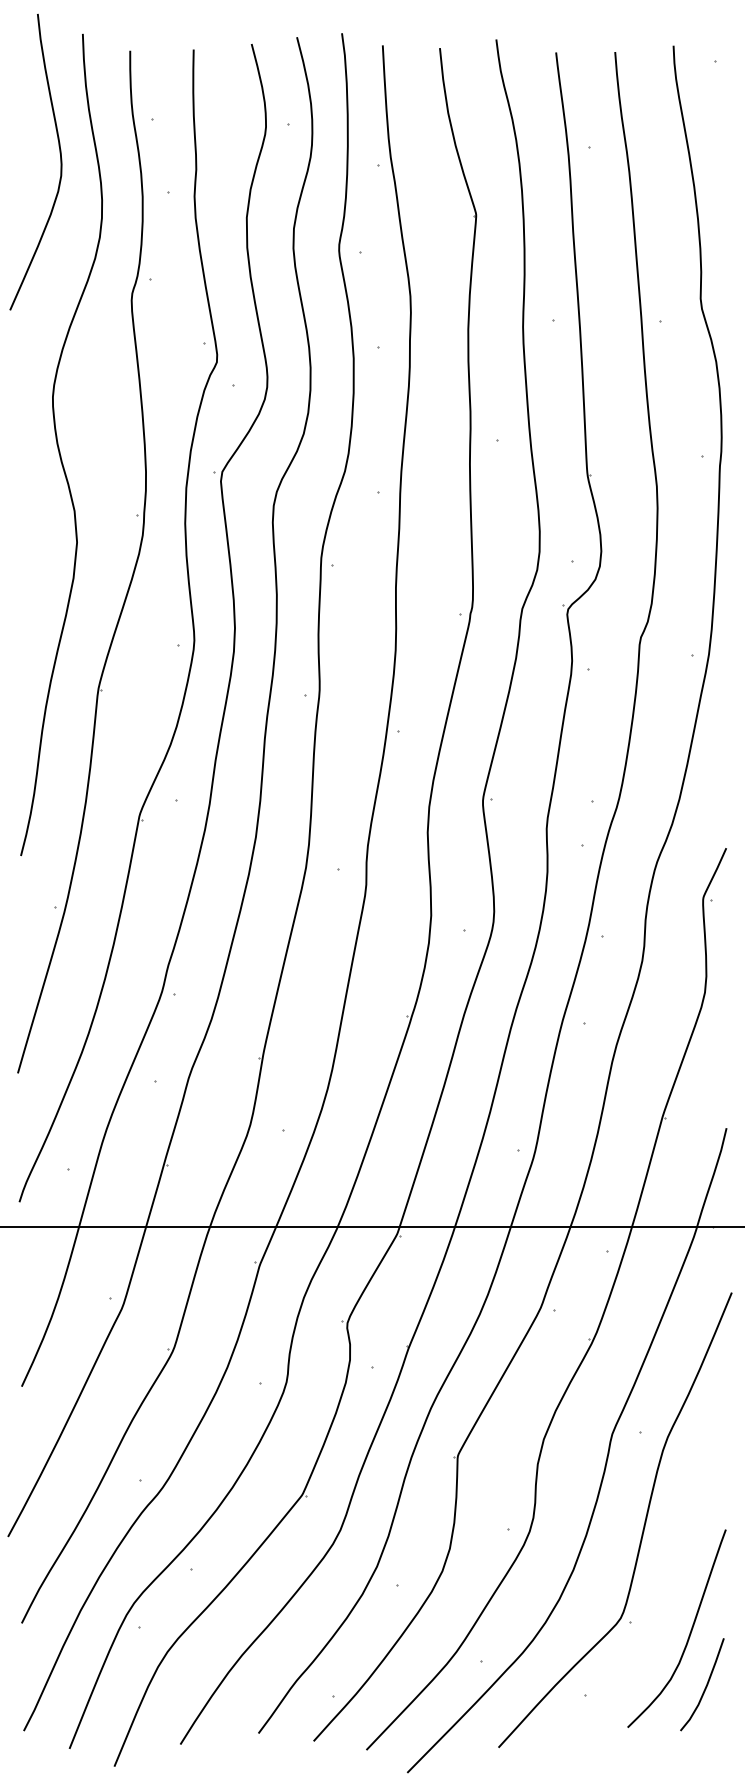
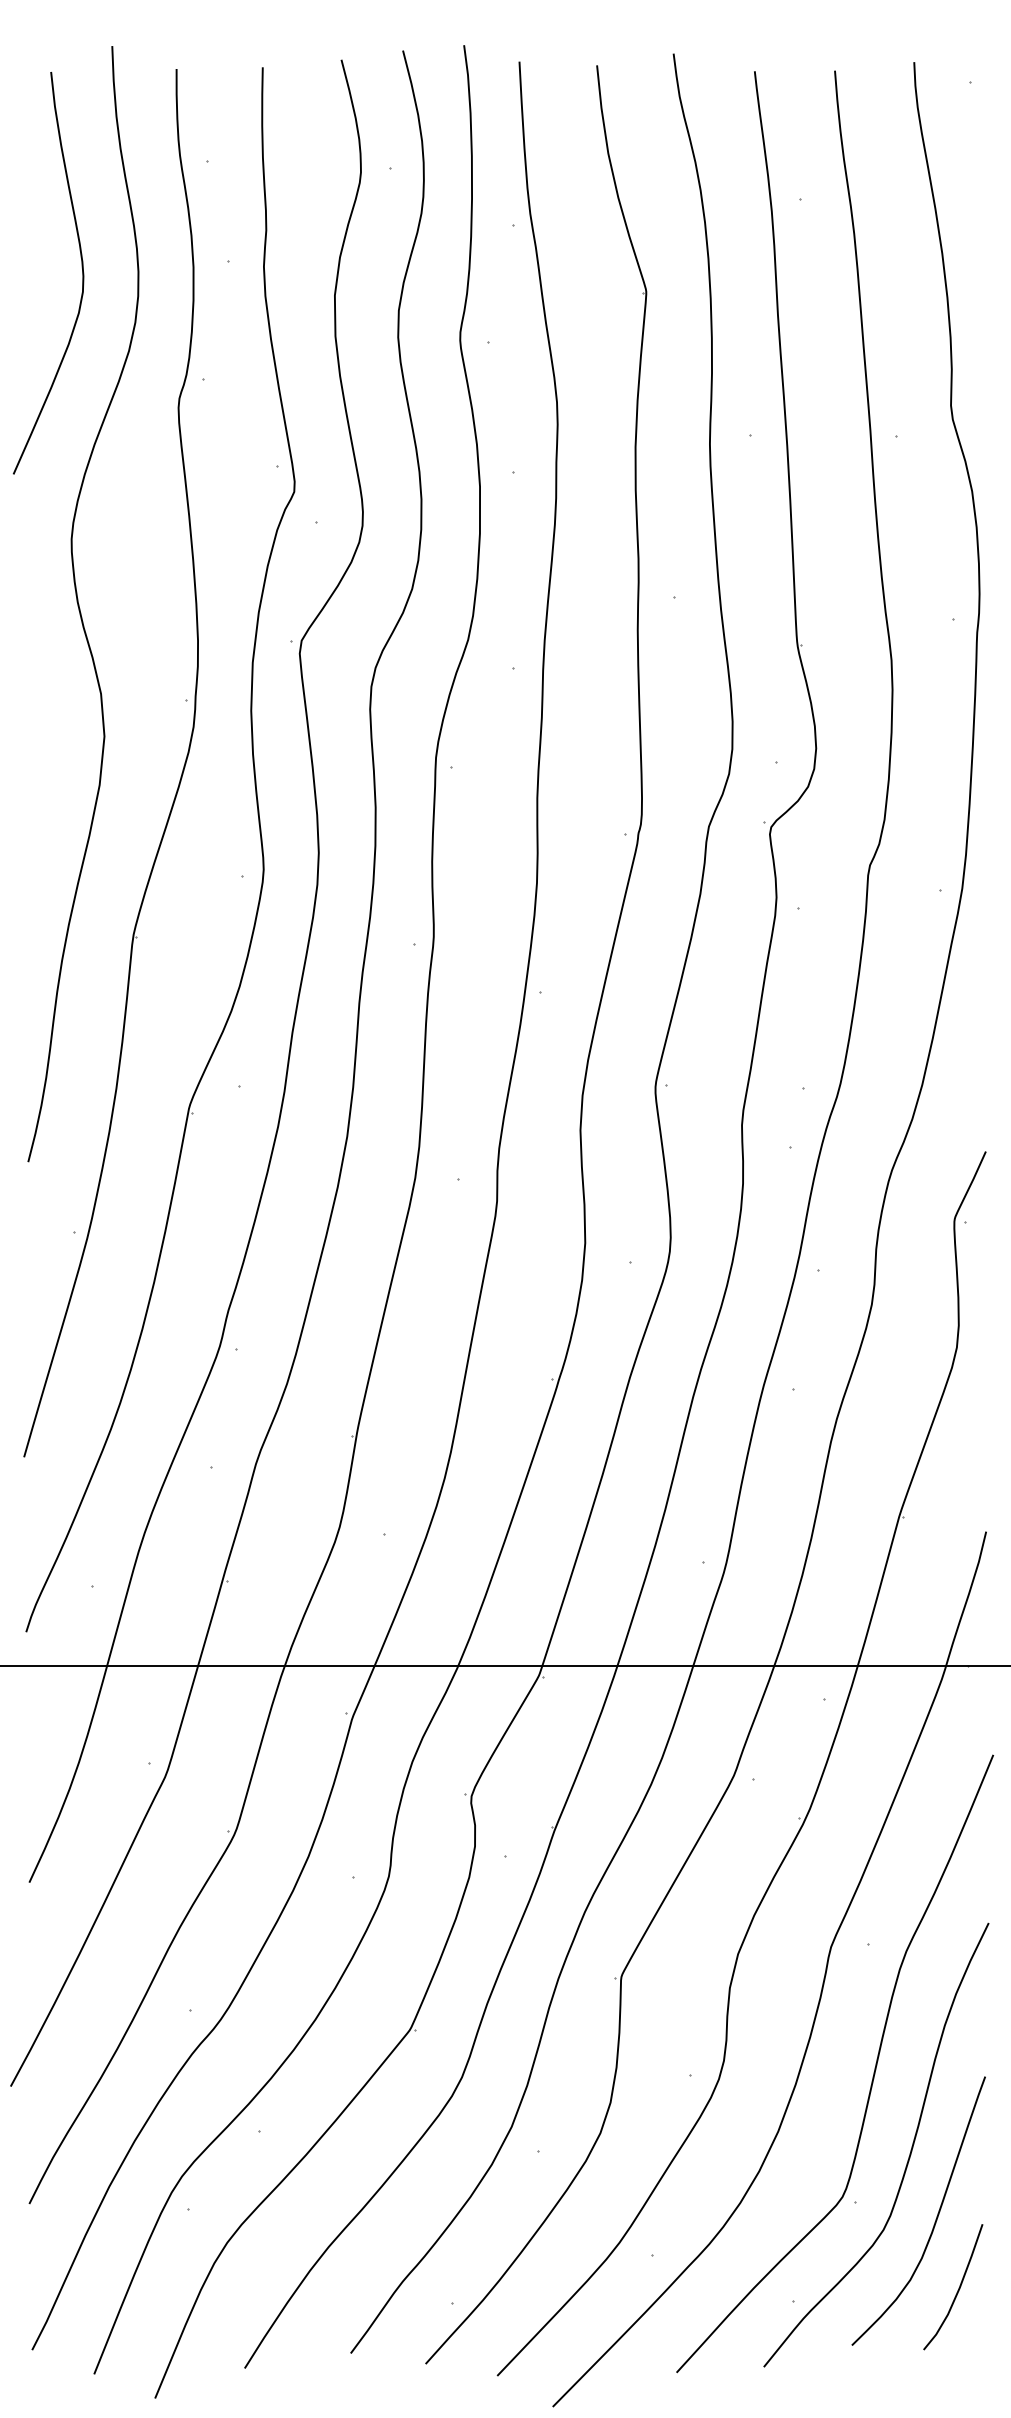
curve: (60, 157) -> (81, 267), moved
curve: (669, 1588) -> (908, 2156), added

